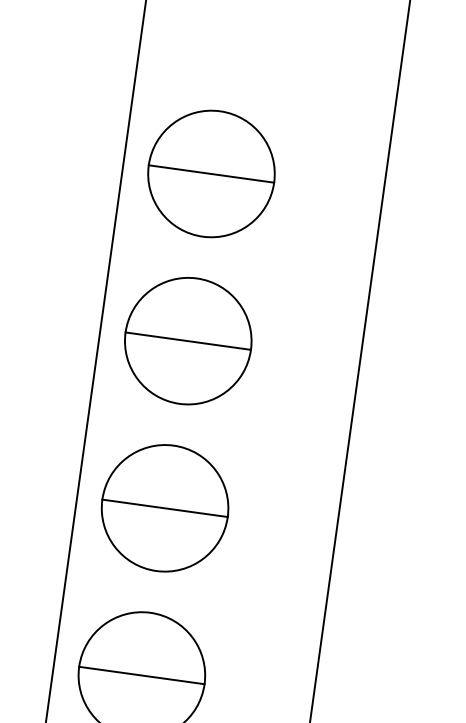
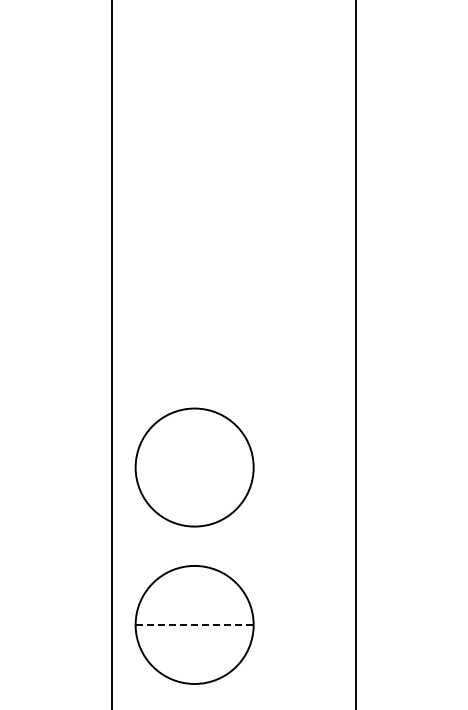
part: (211, 173) -> (194, 152), removed
part: (188, 341) -> (194, 310), removed
line: (164, 508) -> (194, 467), removed
line: (142, 675) -> (195, 624), solid -> dashed

